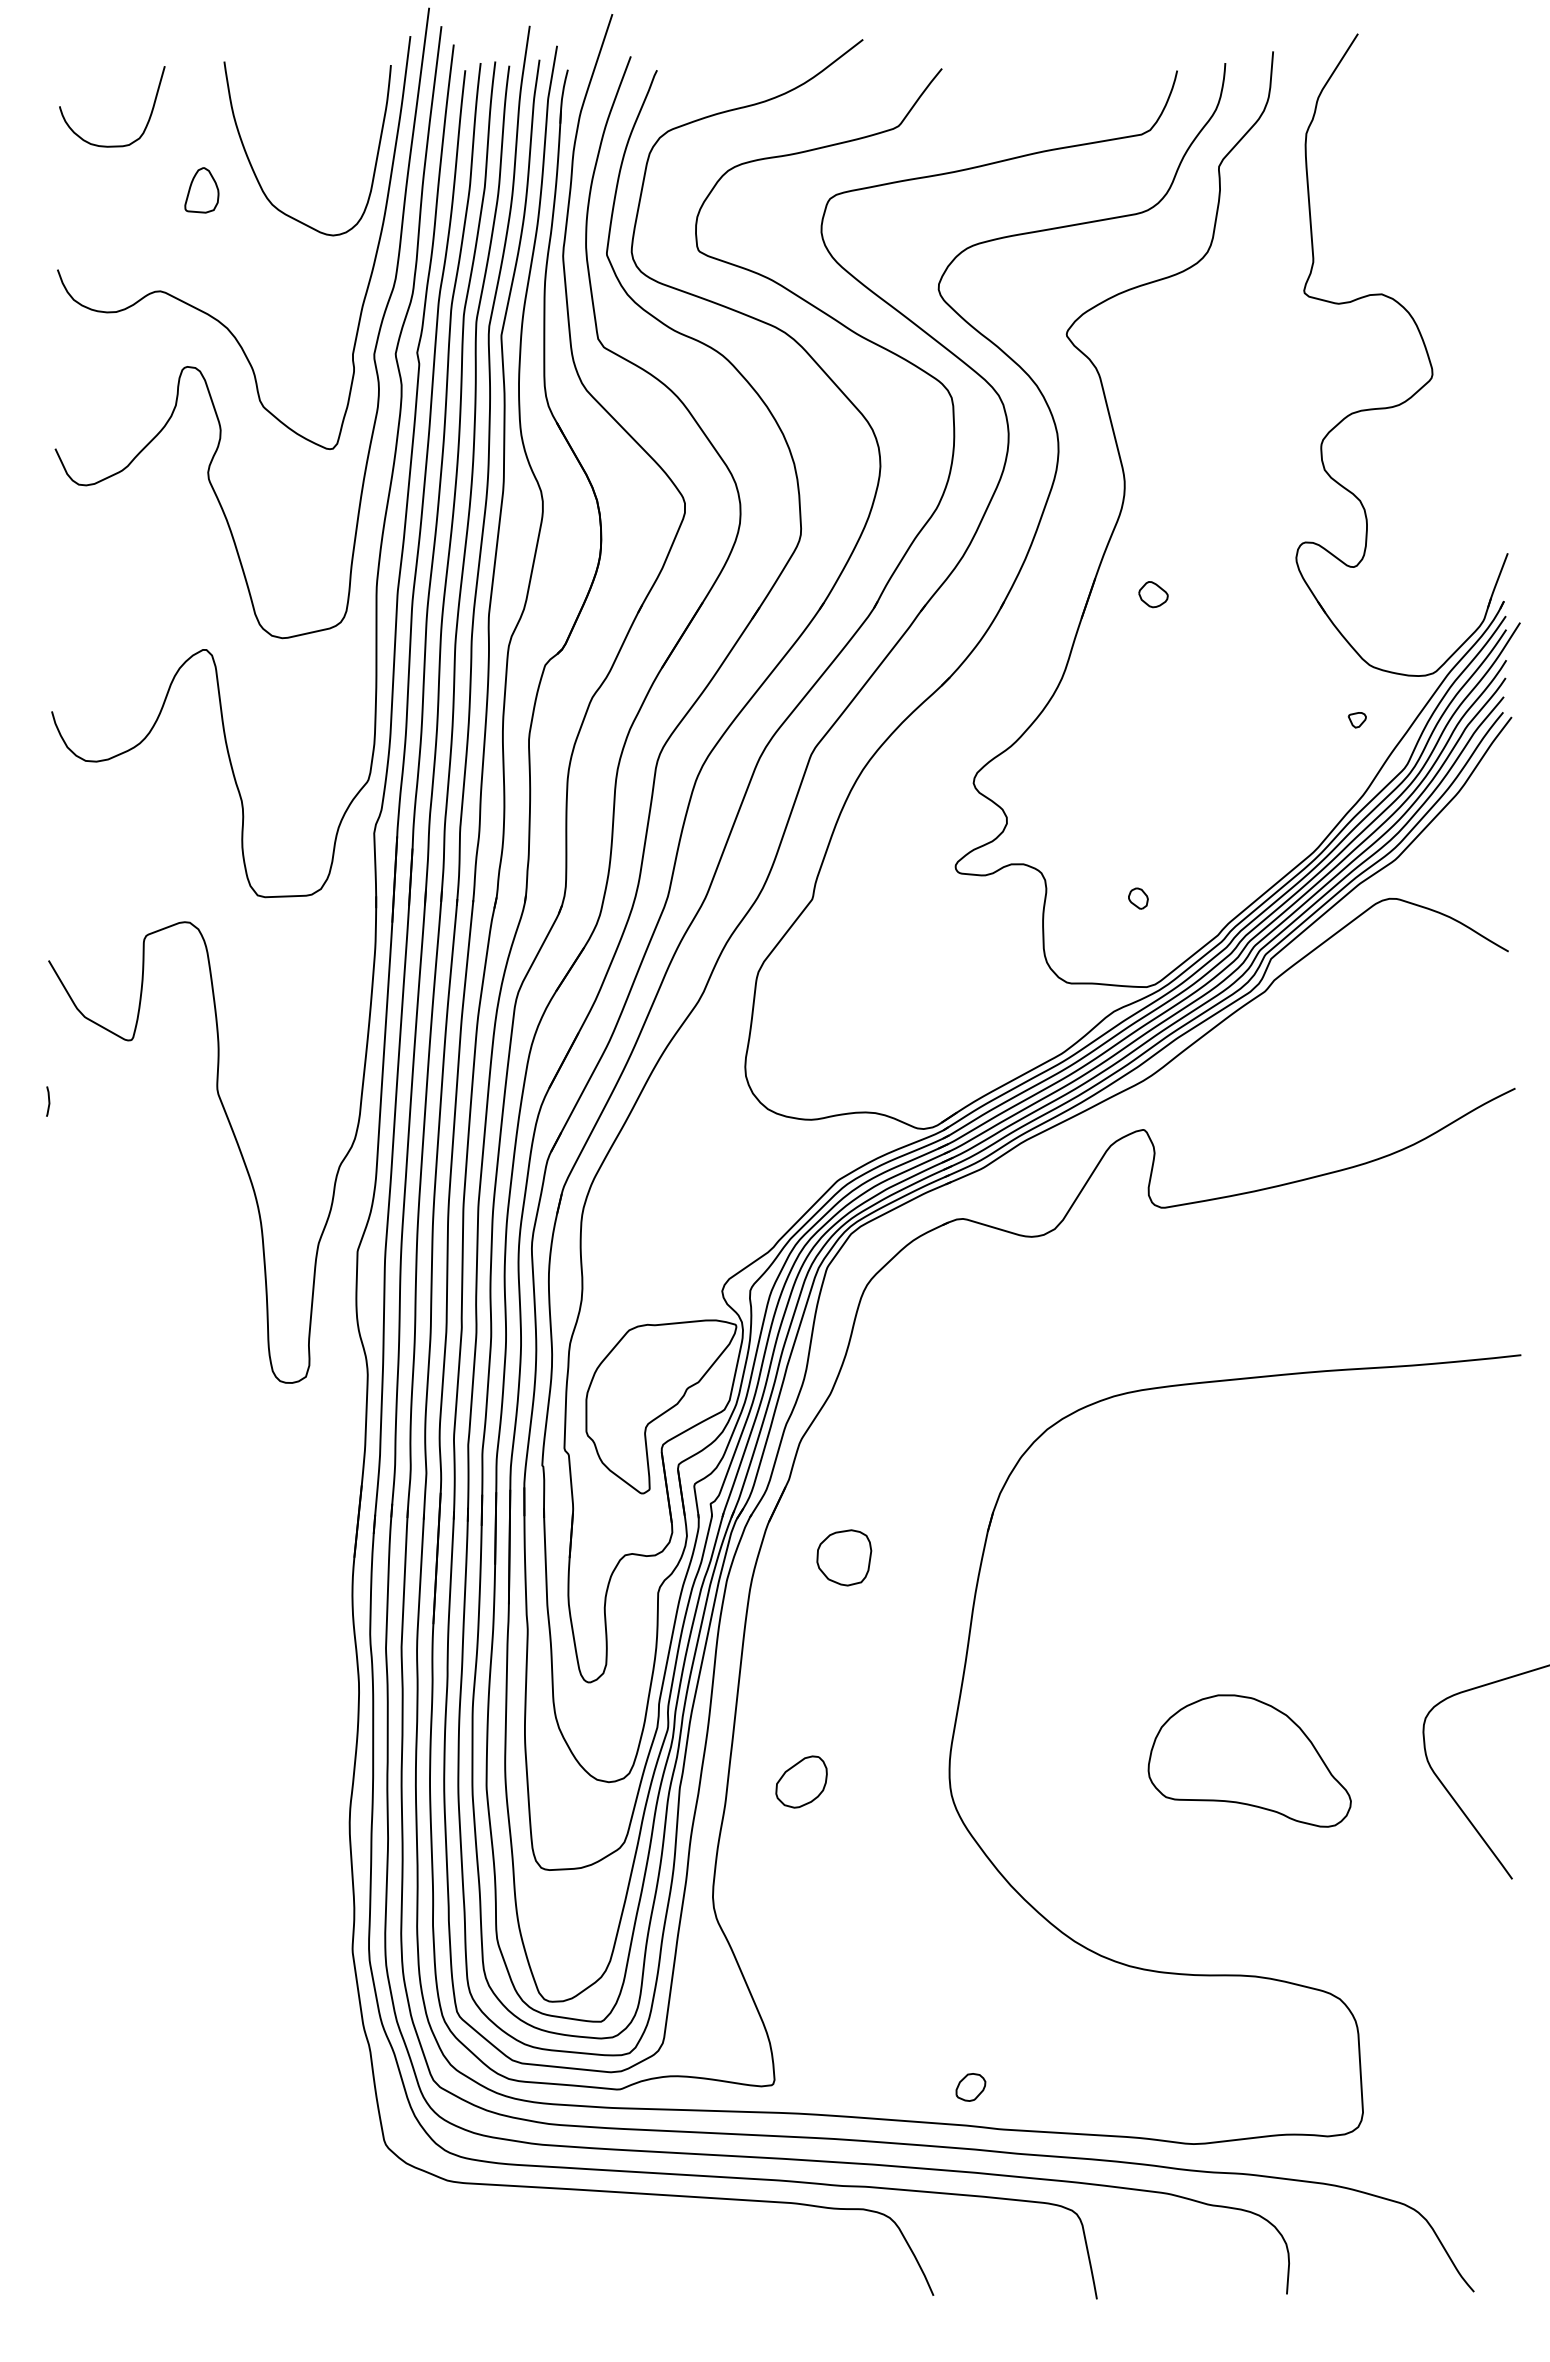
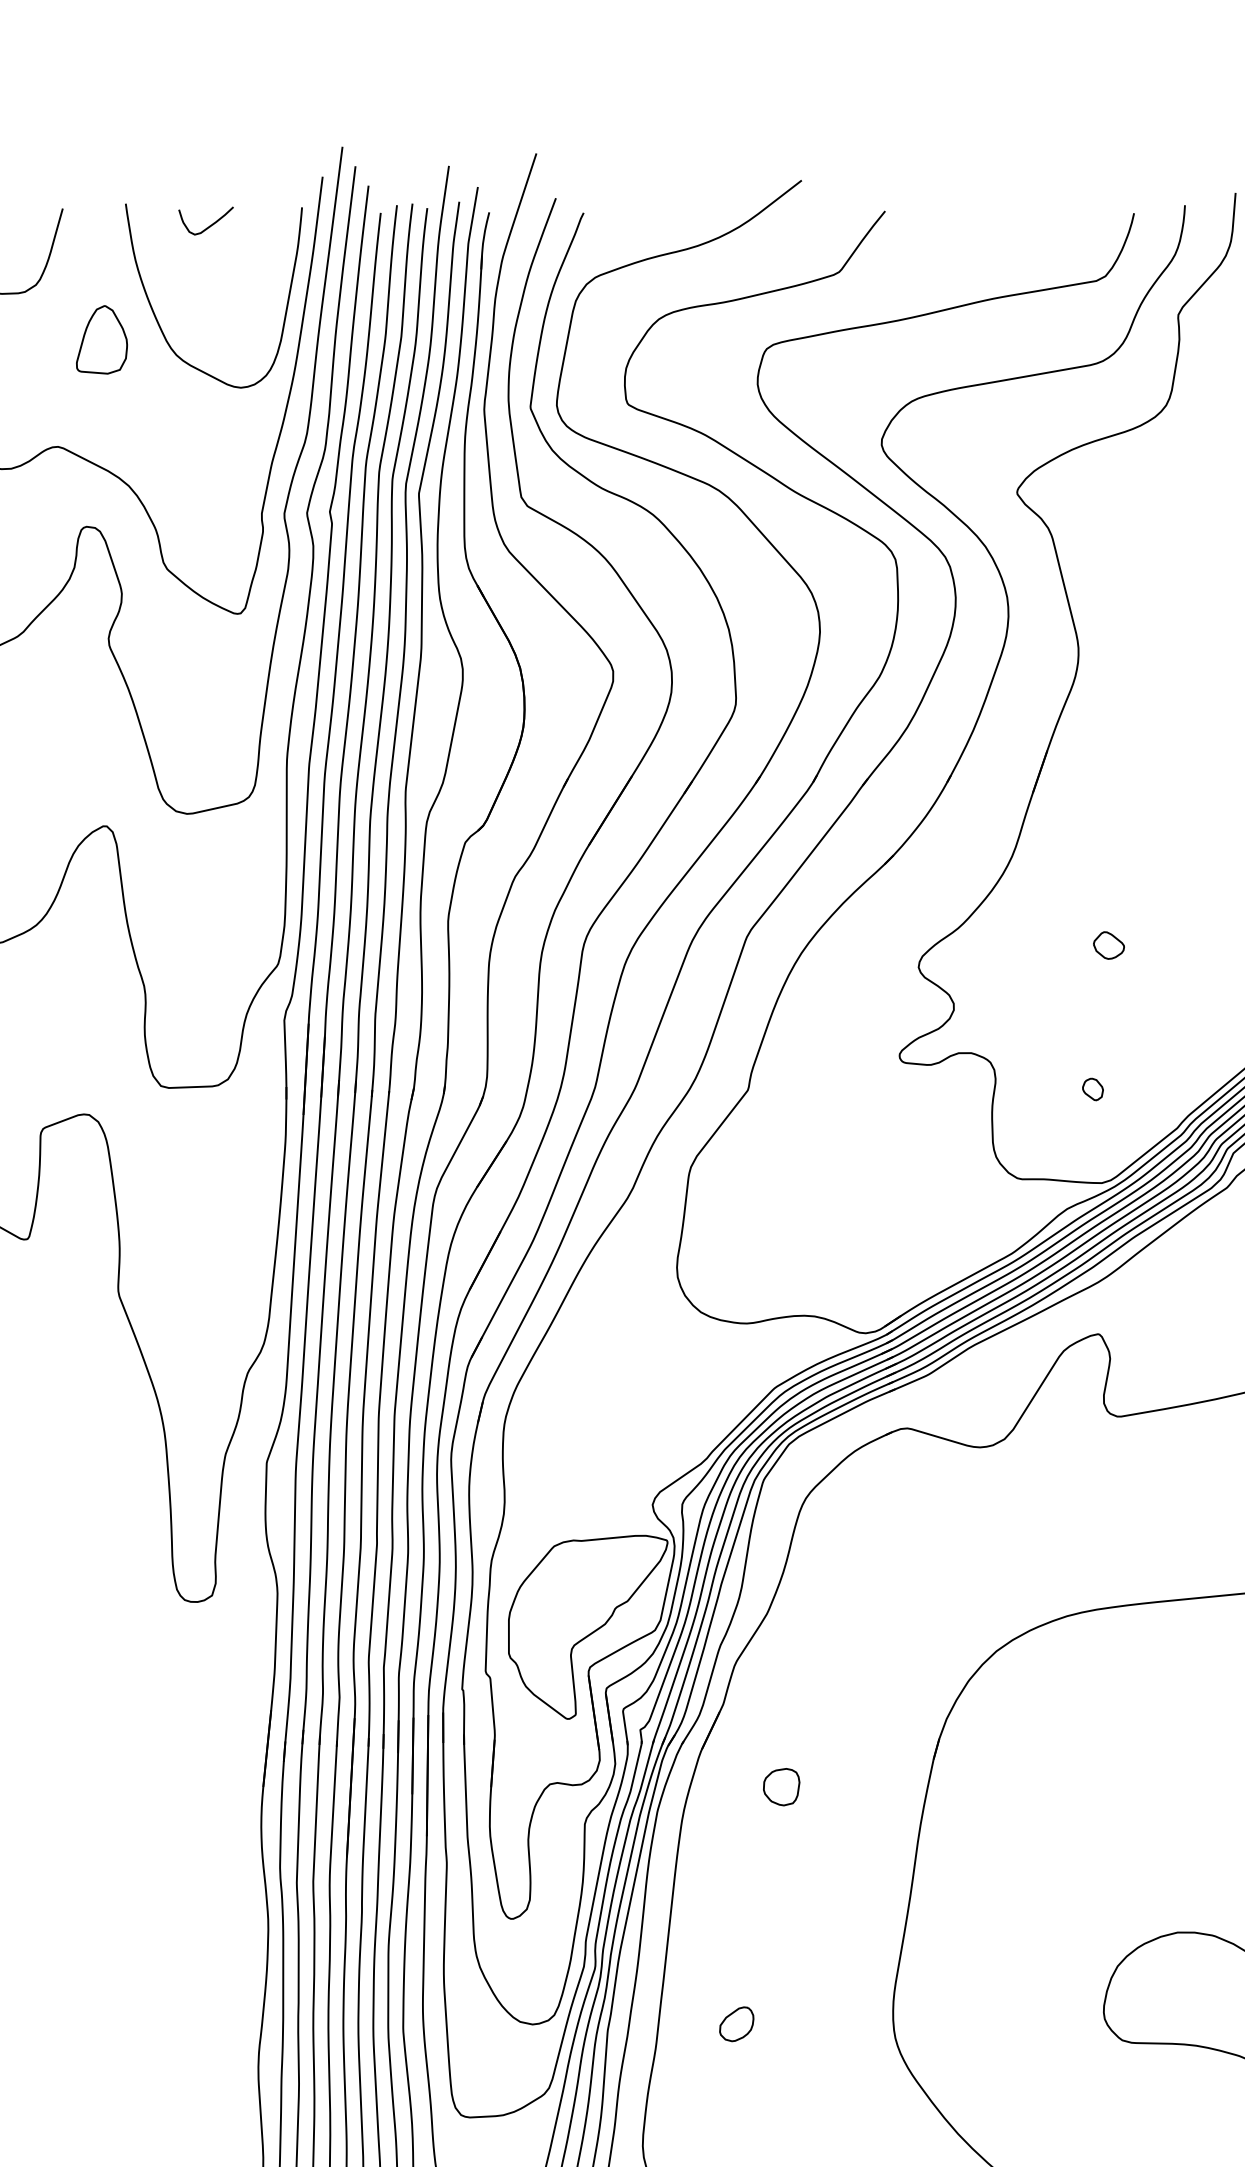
curve: (304, 81) -> (210, 224), added
part: (201, 190) -> (101, 340), size x1.43
part: (1153, 594) -> (1108, 945), moved
part: (843, 1557) -> (780, 1786), size x0.62
part: (801, 1781) -> (736, 2023), size x0.62

